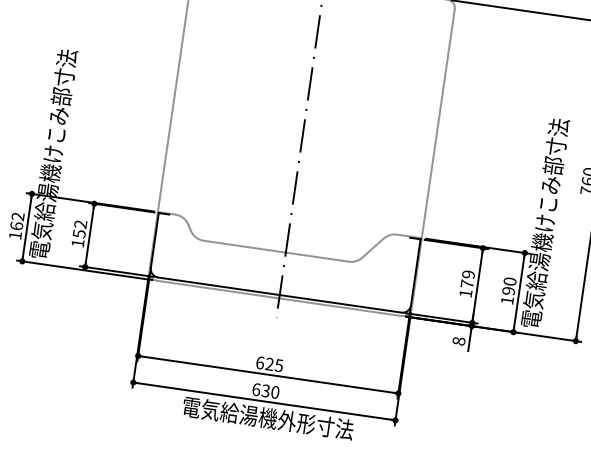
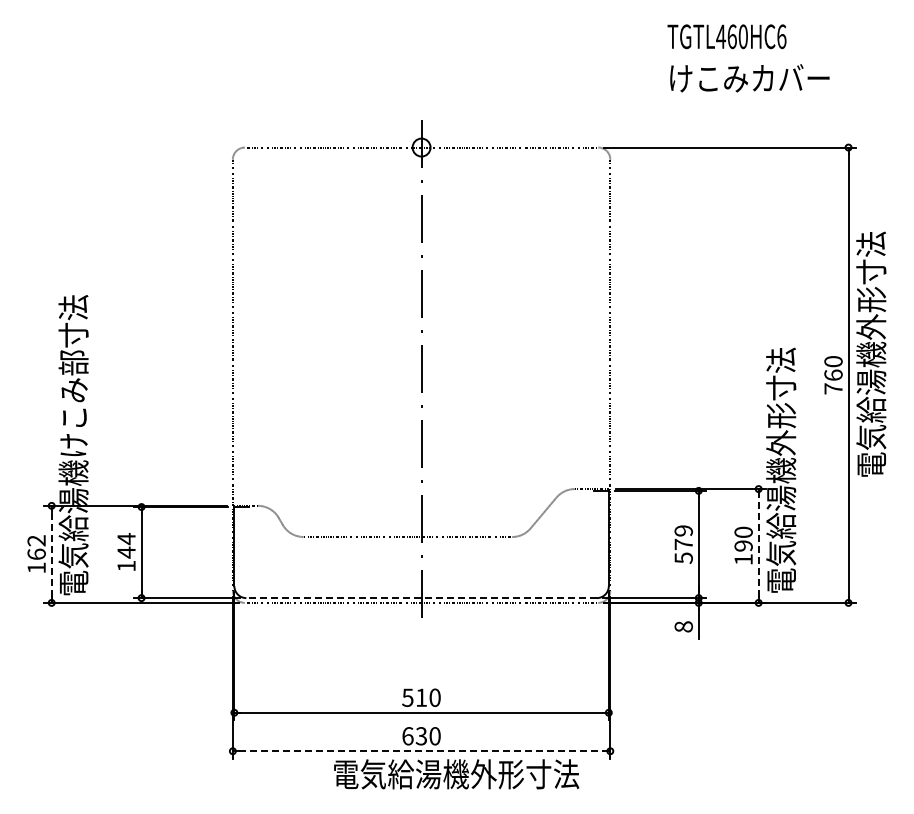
text: (552, 175) -> (781, 373), 電気給湯機けこみ部寸法 -> 電気給湯機外形寸法
line: (27, 227) -> (51, 554), solid -> dashed
text: (80, 228) -> (126, 545), 152 -> 144
line: (519, 292) -> (758, 545), solid -> dashed
text: (465, 293) -> (683, 557), 179 -> 579
line: (279, 295) -> (421, 598), solid -> dashed
text: (269, 364) -> (421, 697), 625 -> 510
line: (264, 401) -> (421, 751), solid -> dashed
text: (268, 418) -> (456, 774), moved

